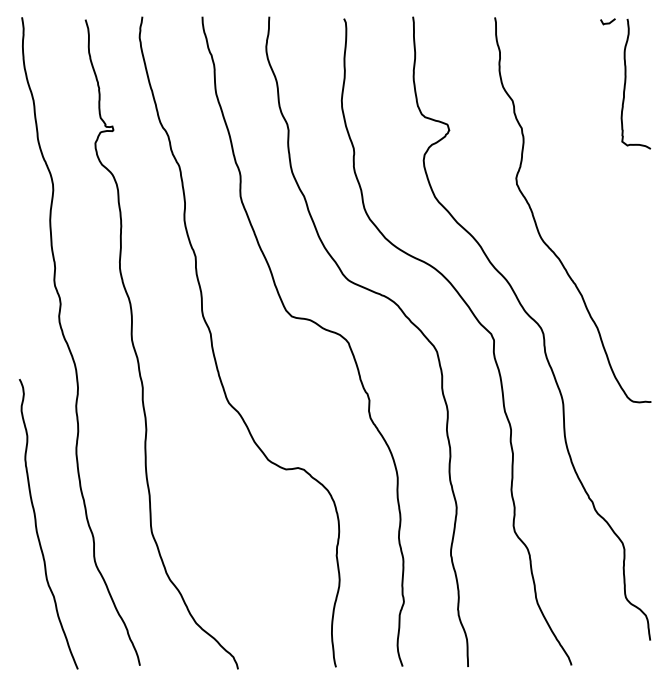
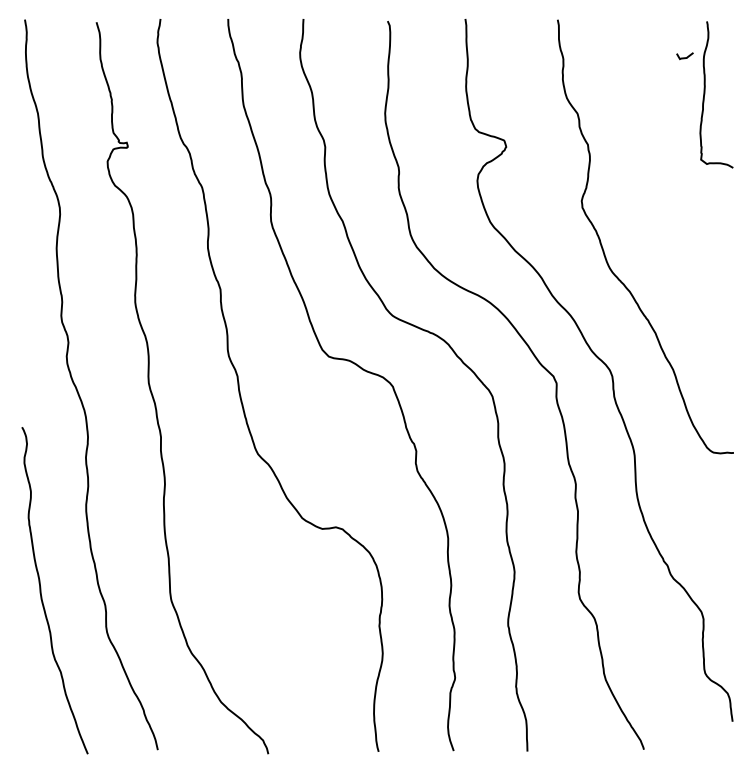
curve: (607, 22) -> (684, 56), moved

